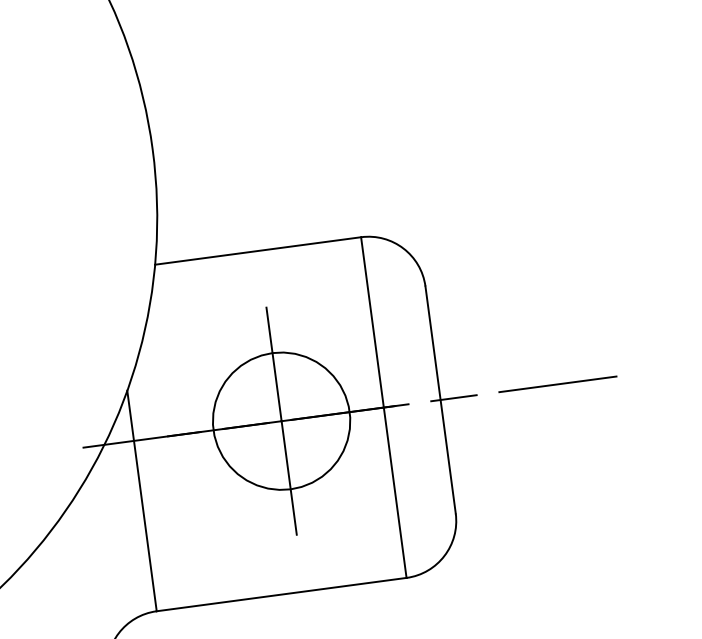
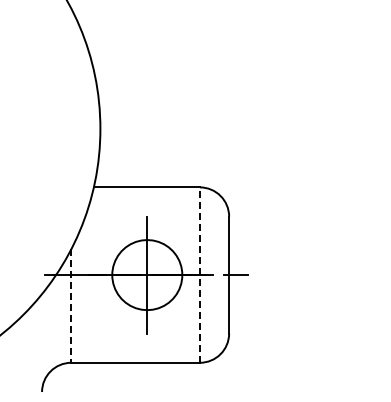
line: (557, 383) -> (289, 274), removed
line: (383, 408) -> (199, 275), solid -> dashed
line: (142, 501) -> (71, 306), solid -> dashed

